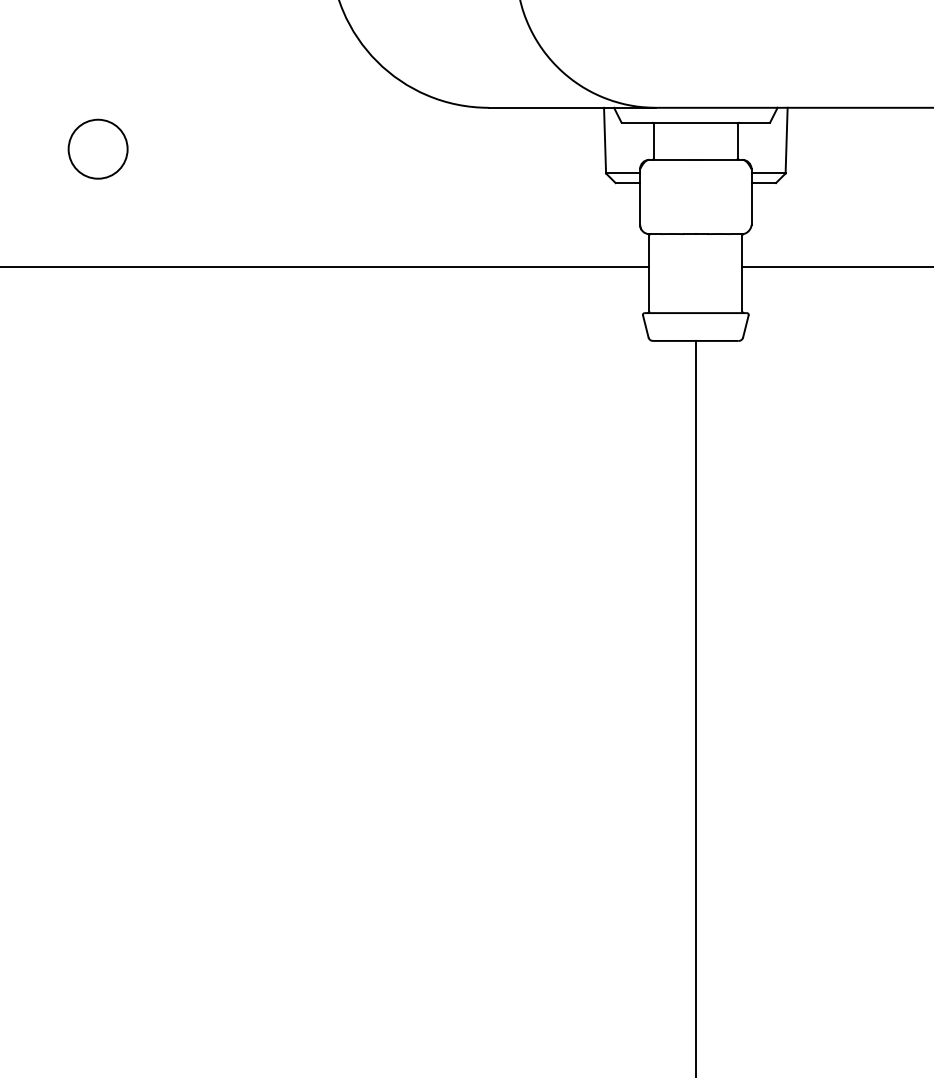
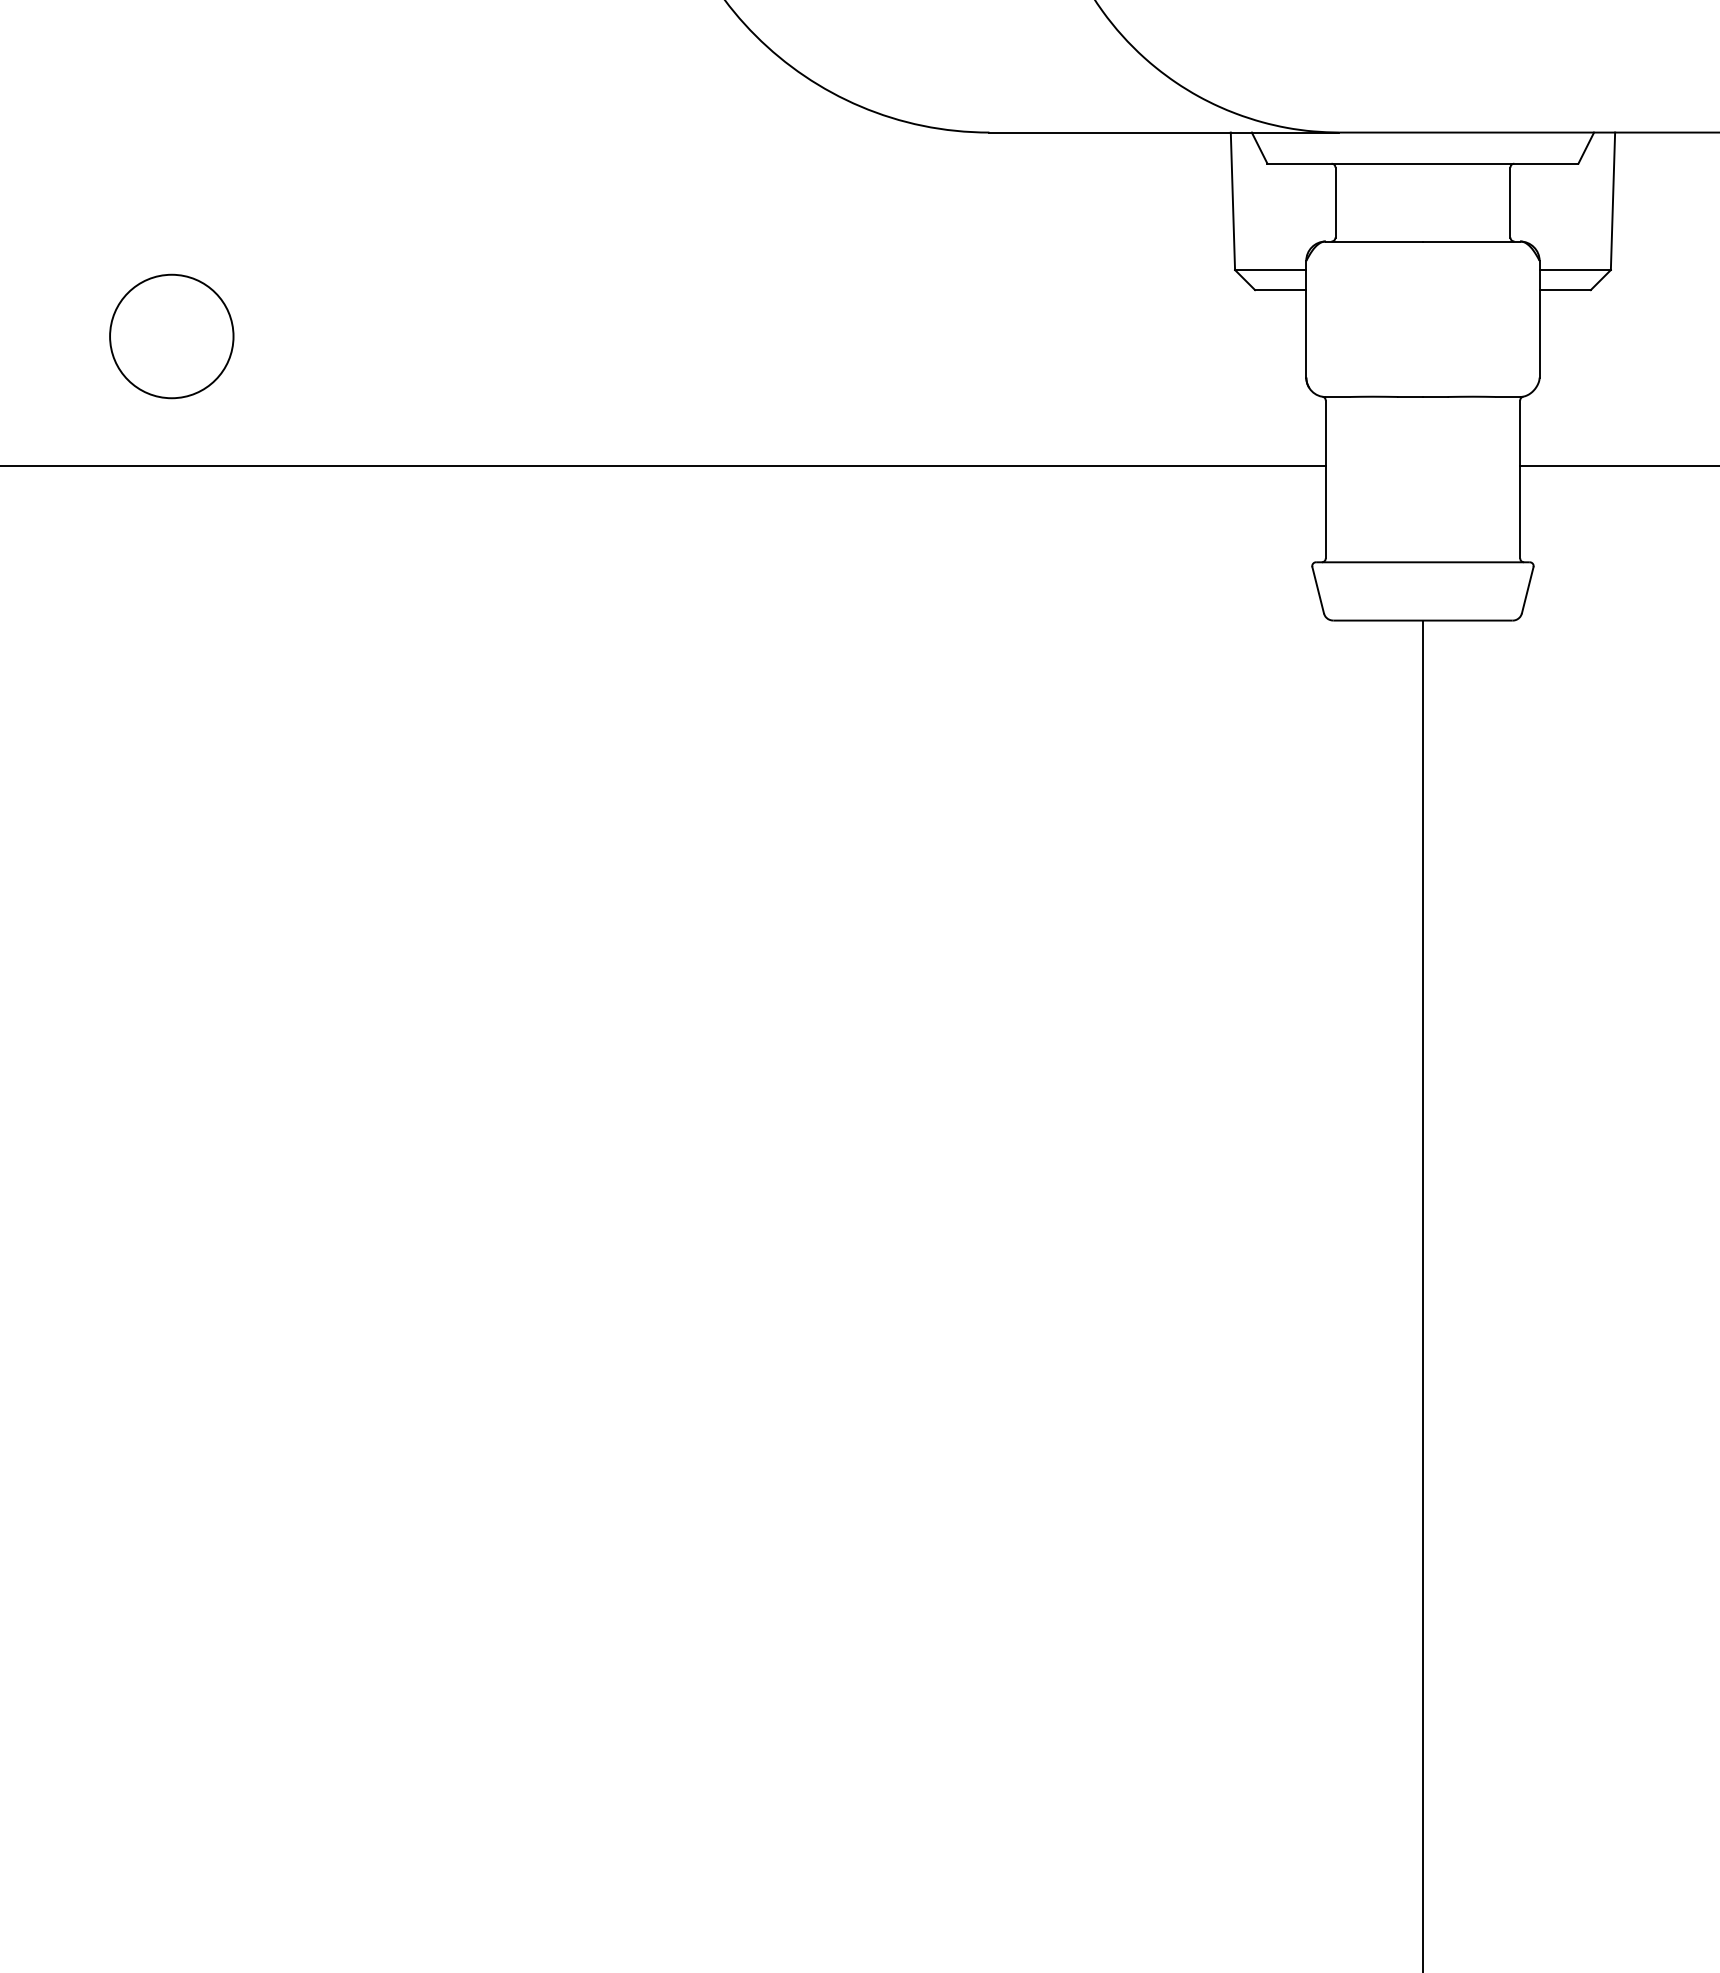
circle: (97, 148) -> (170, 334), moved

